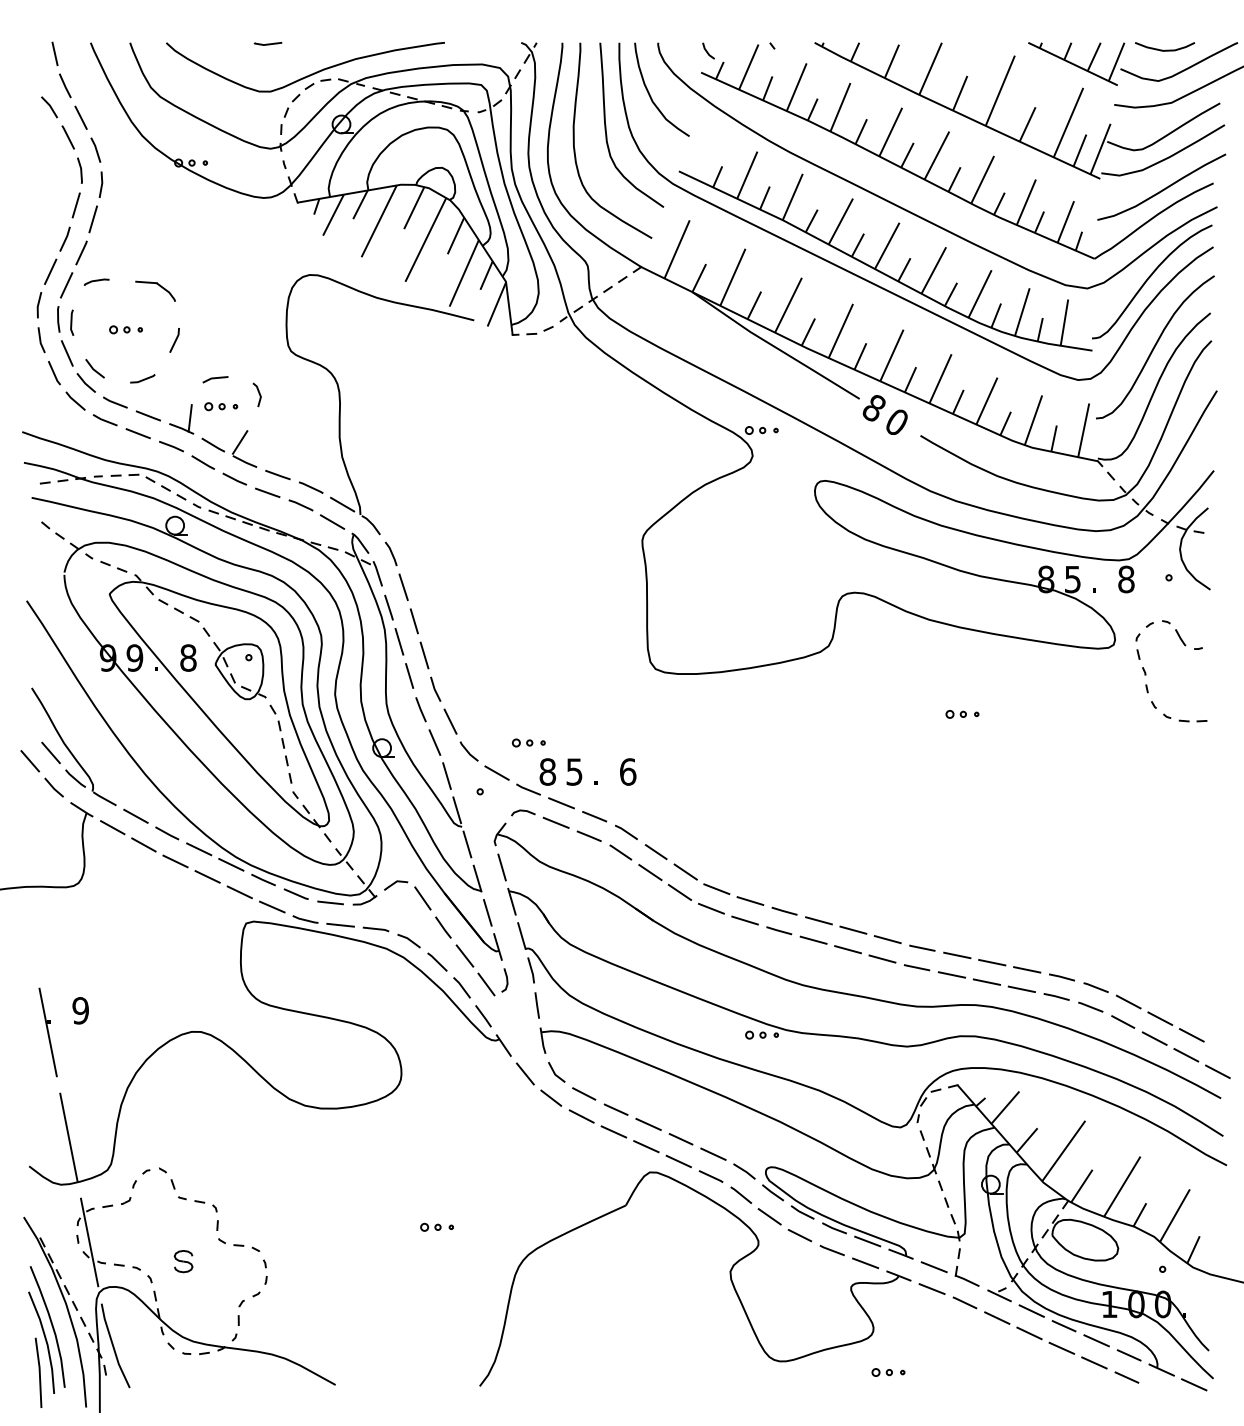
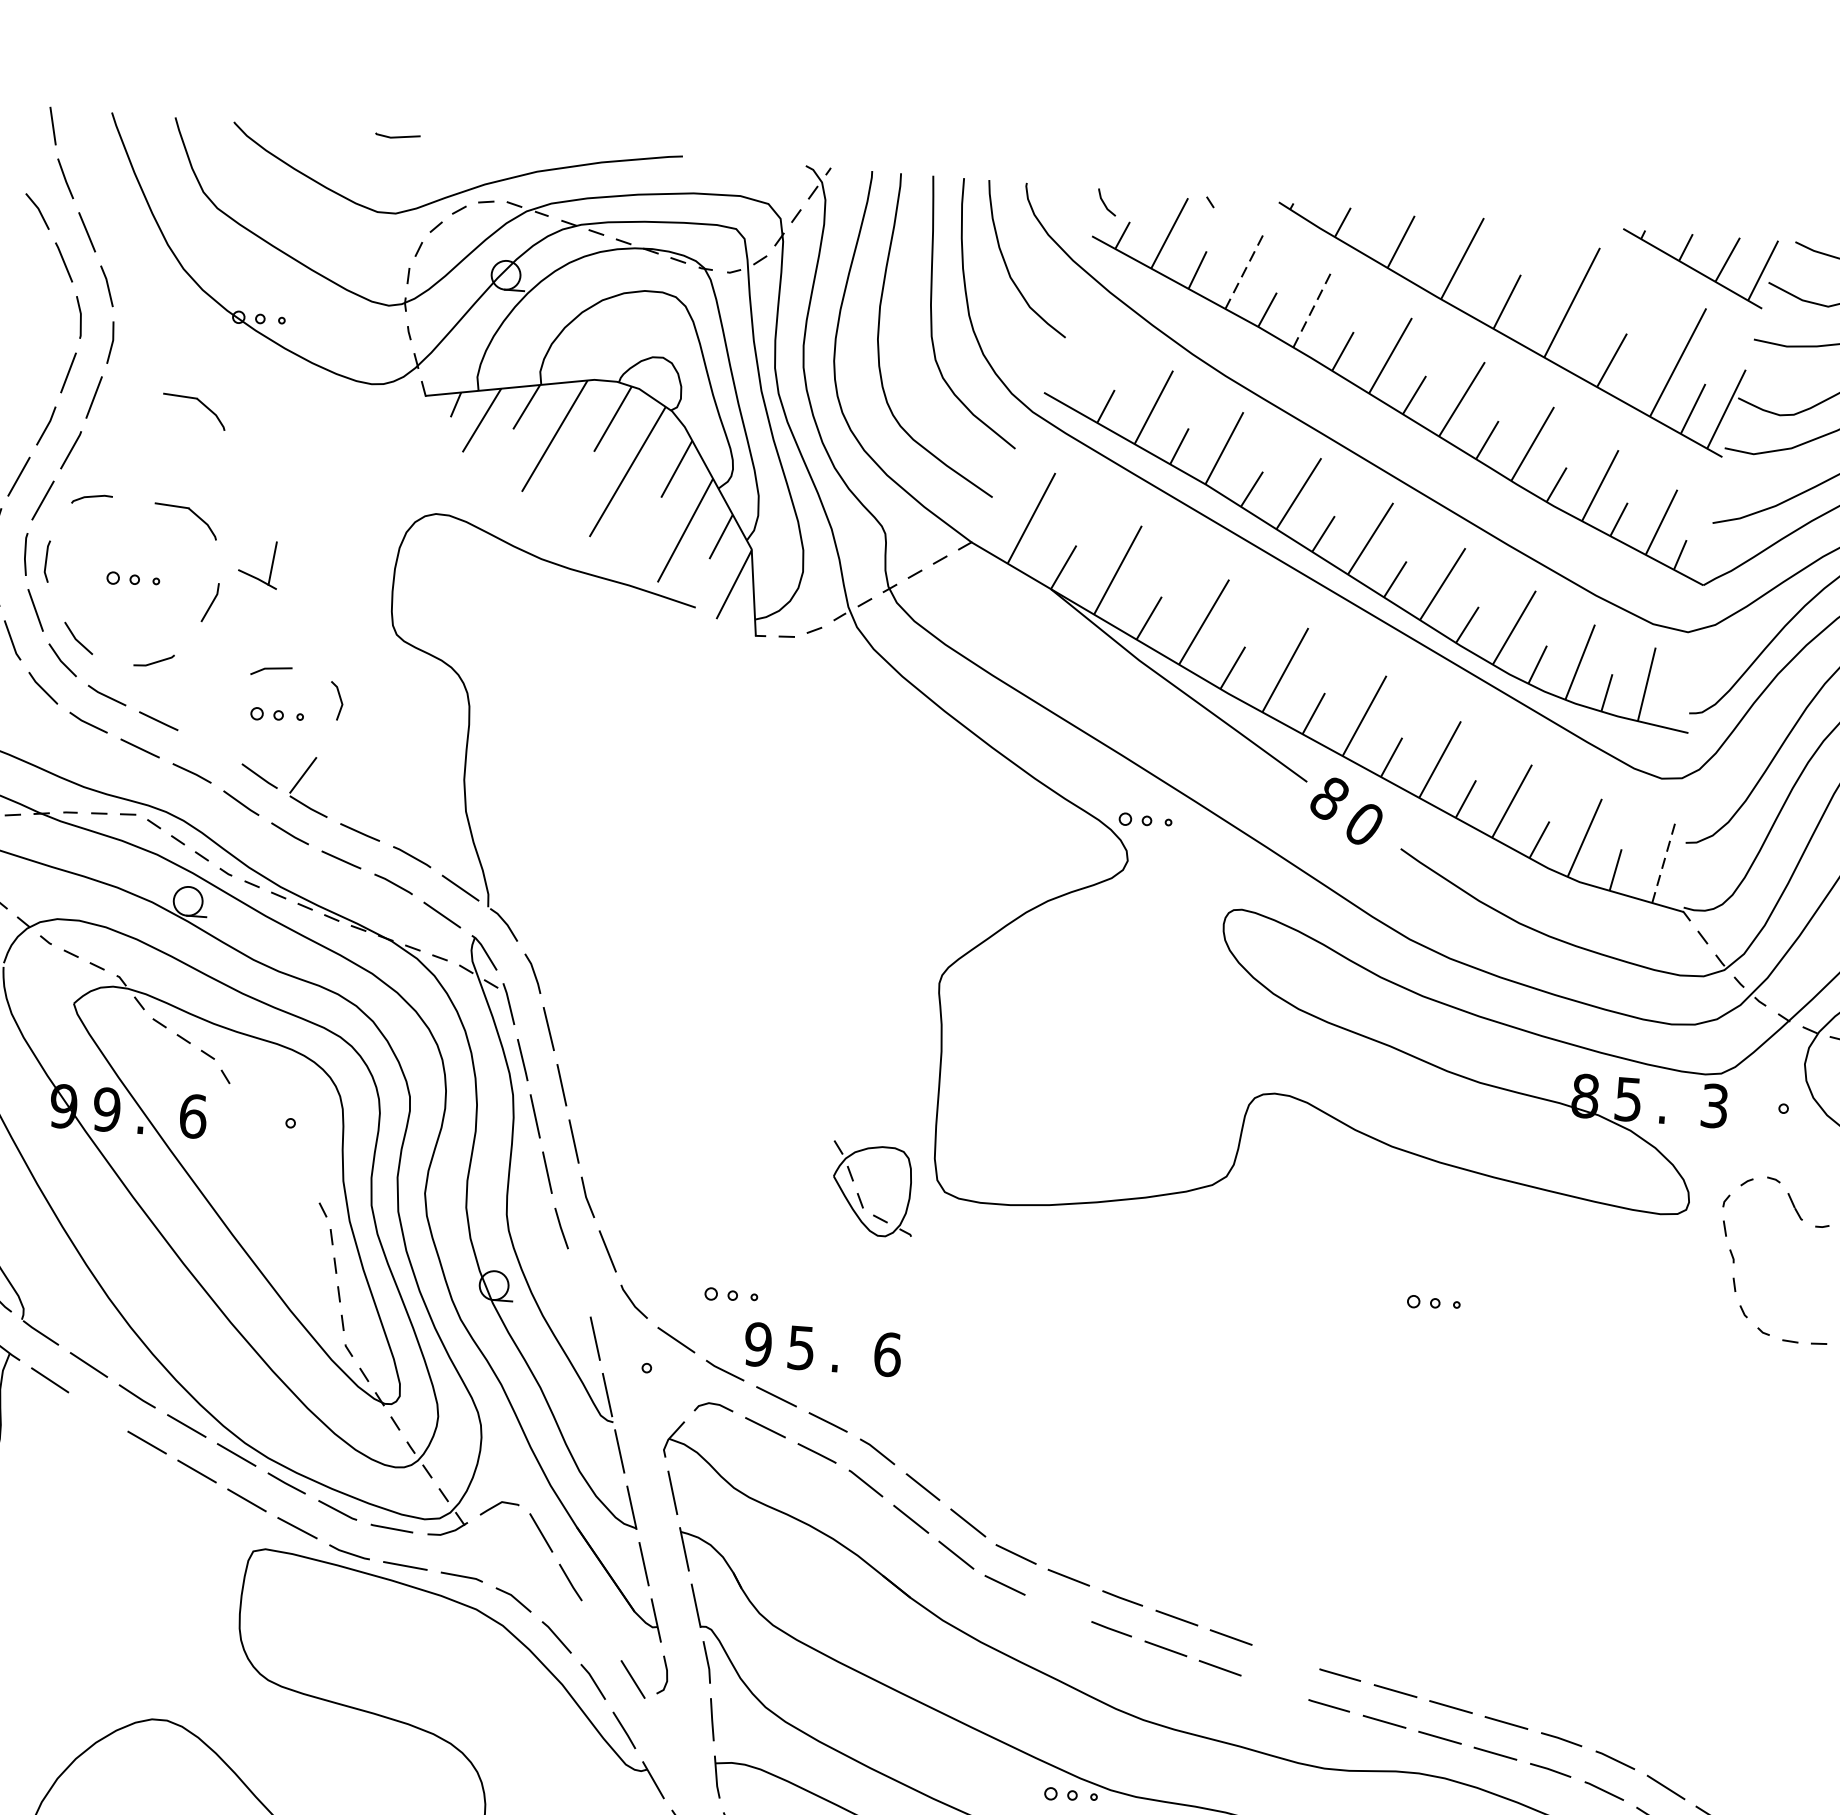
line: (796, 87) -> (1244, 272), solid -> dashed
line: (840, 106) -> (1312, 308), solid -> dashed
part: (155, 222) -> (194, 410), added
part: (179, 426) -> (254, 575), moved
line: (1083, 429) -> (1664, 859), solid -> dashed
text: (1126, 579) -> (1714, 1106), 8 -> 3
text: (188, 657) -> (193, 1115), 8 -> 6
part: (239, 671) -> (871, 1190), moved
line: (434, 742) -> (579, 1283), removed
text: (547, 771) -> (757, 1343), 8 -> 9
line: (143, 844) -> (97, 1411), removed
line: (744, 920) -> (1056, 1608), removed
line: (887, 939) -> (1285, 1656), removed
line: (464, 955) -> (601, 1630), removed
line: (882, 958) -> (1274, 1686), removed

